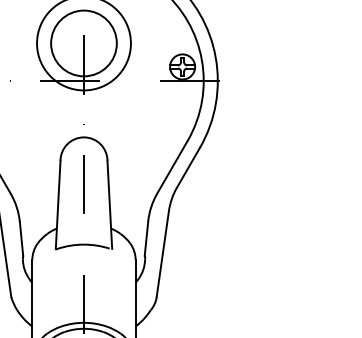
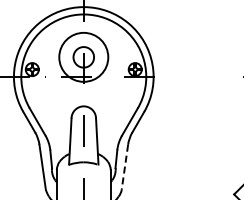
circle: (83, 43) -> (83, 57), size x0.6
line: (161, 254) -> (124, 167), solid -> dashed

